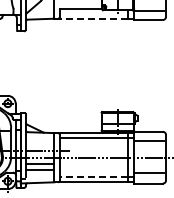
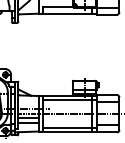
line: (91, 18) -> (65, 13), dashed -> solid
line: (93, 177) -> (67, 128), dashed -> solid

